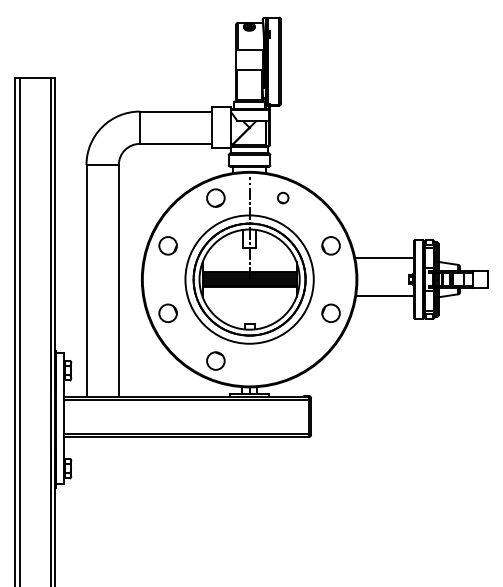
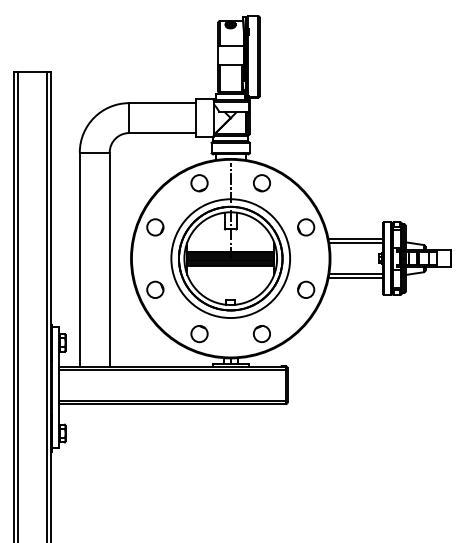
circle: (282, 197) -> (261, 182), size x1.67
line: (385, 262) -> (356, 242), added
line: (384, 300) -> (355, 277), added
circle: (282, 360) -> (261, 333), added

